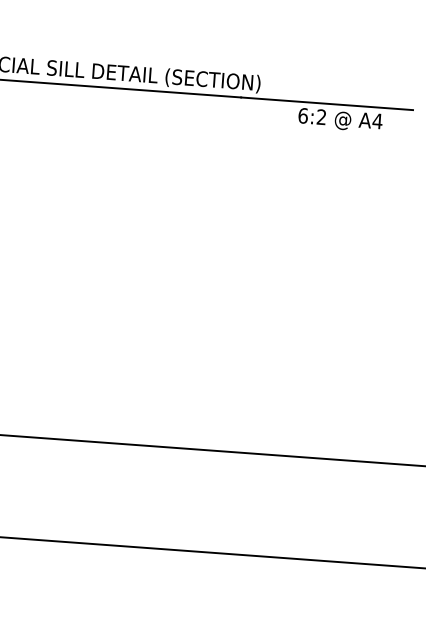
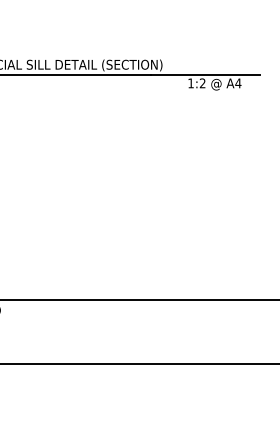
text: (302, 115) -> (190, 83), 6:2 -> 1:2

